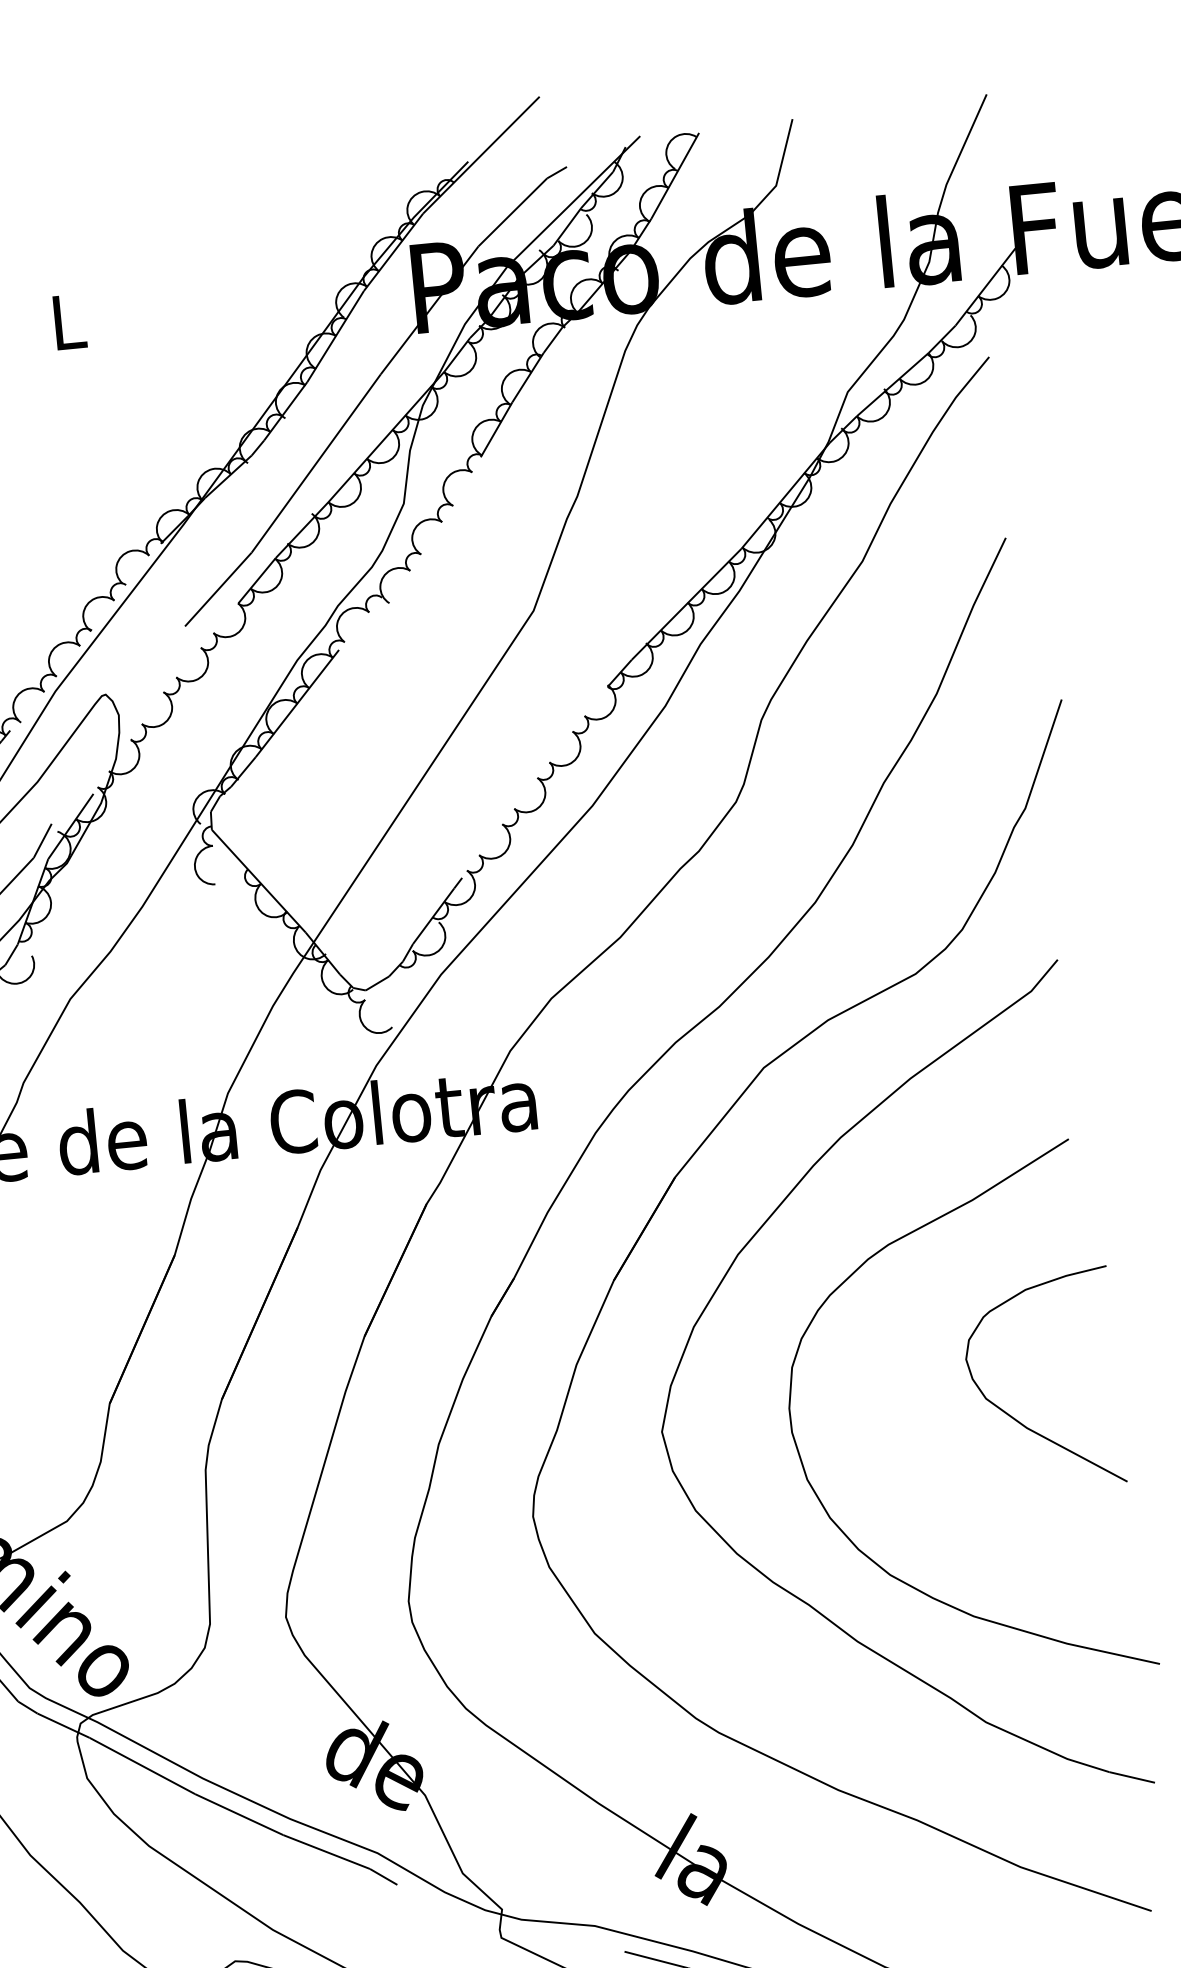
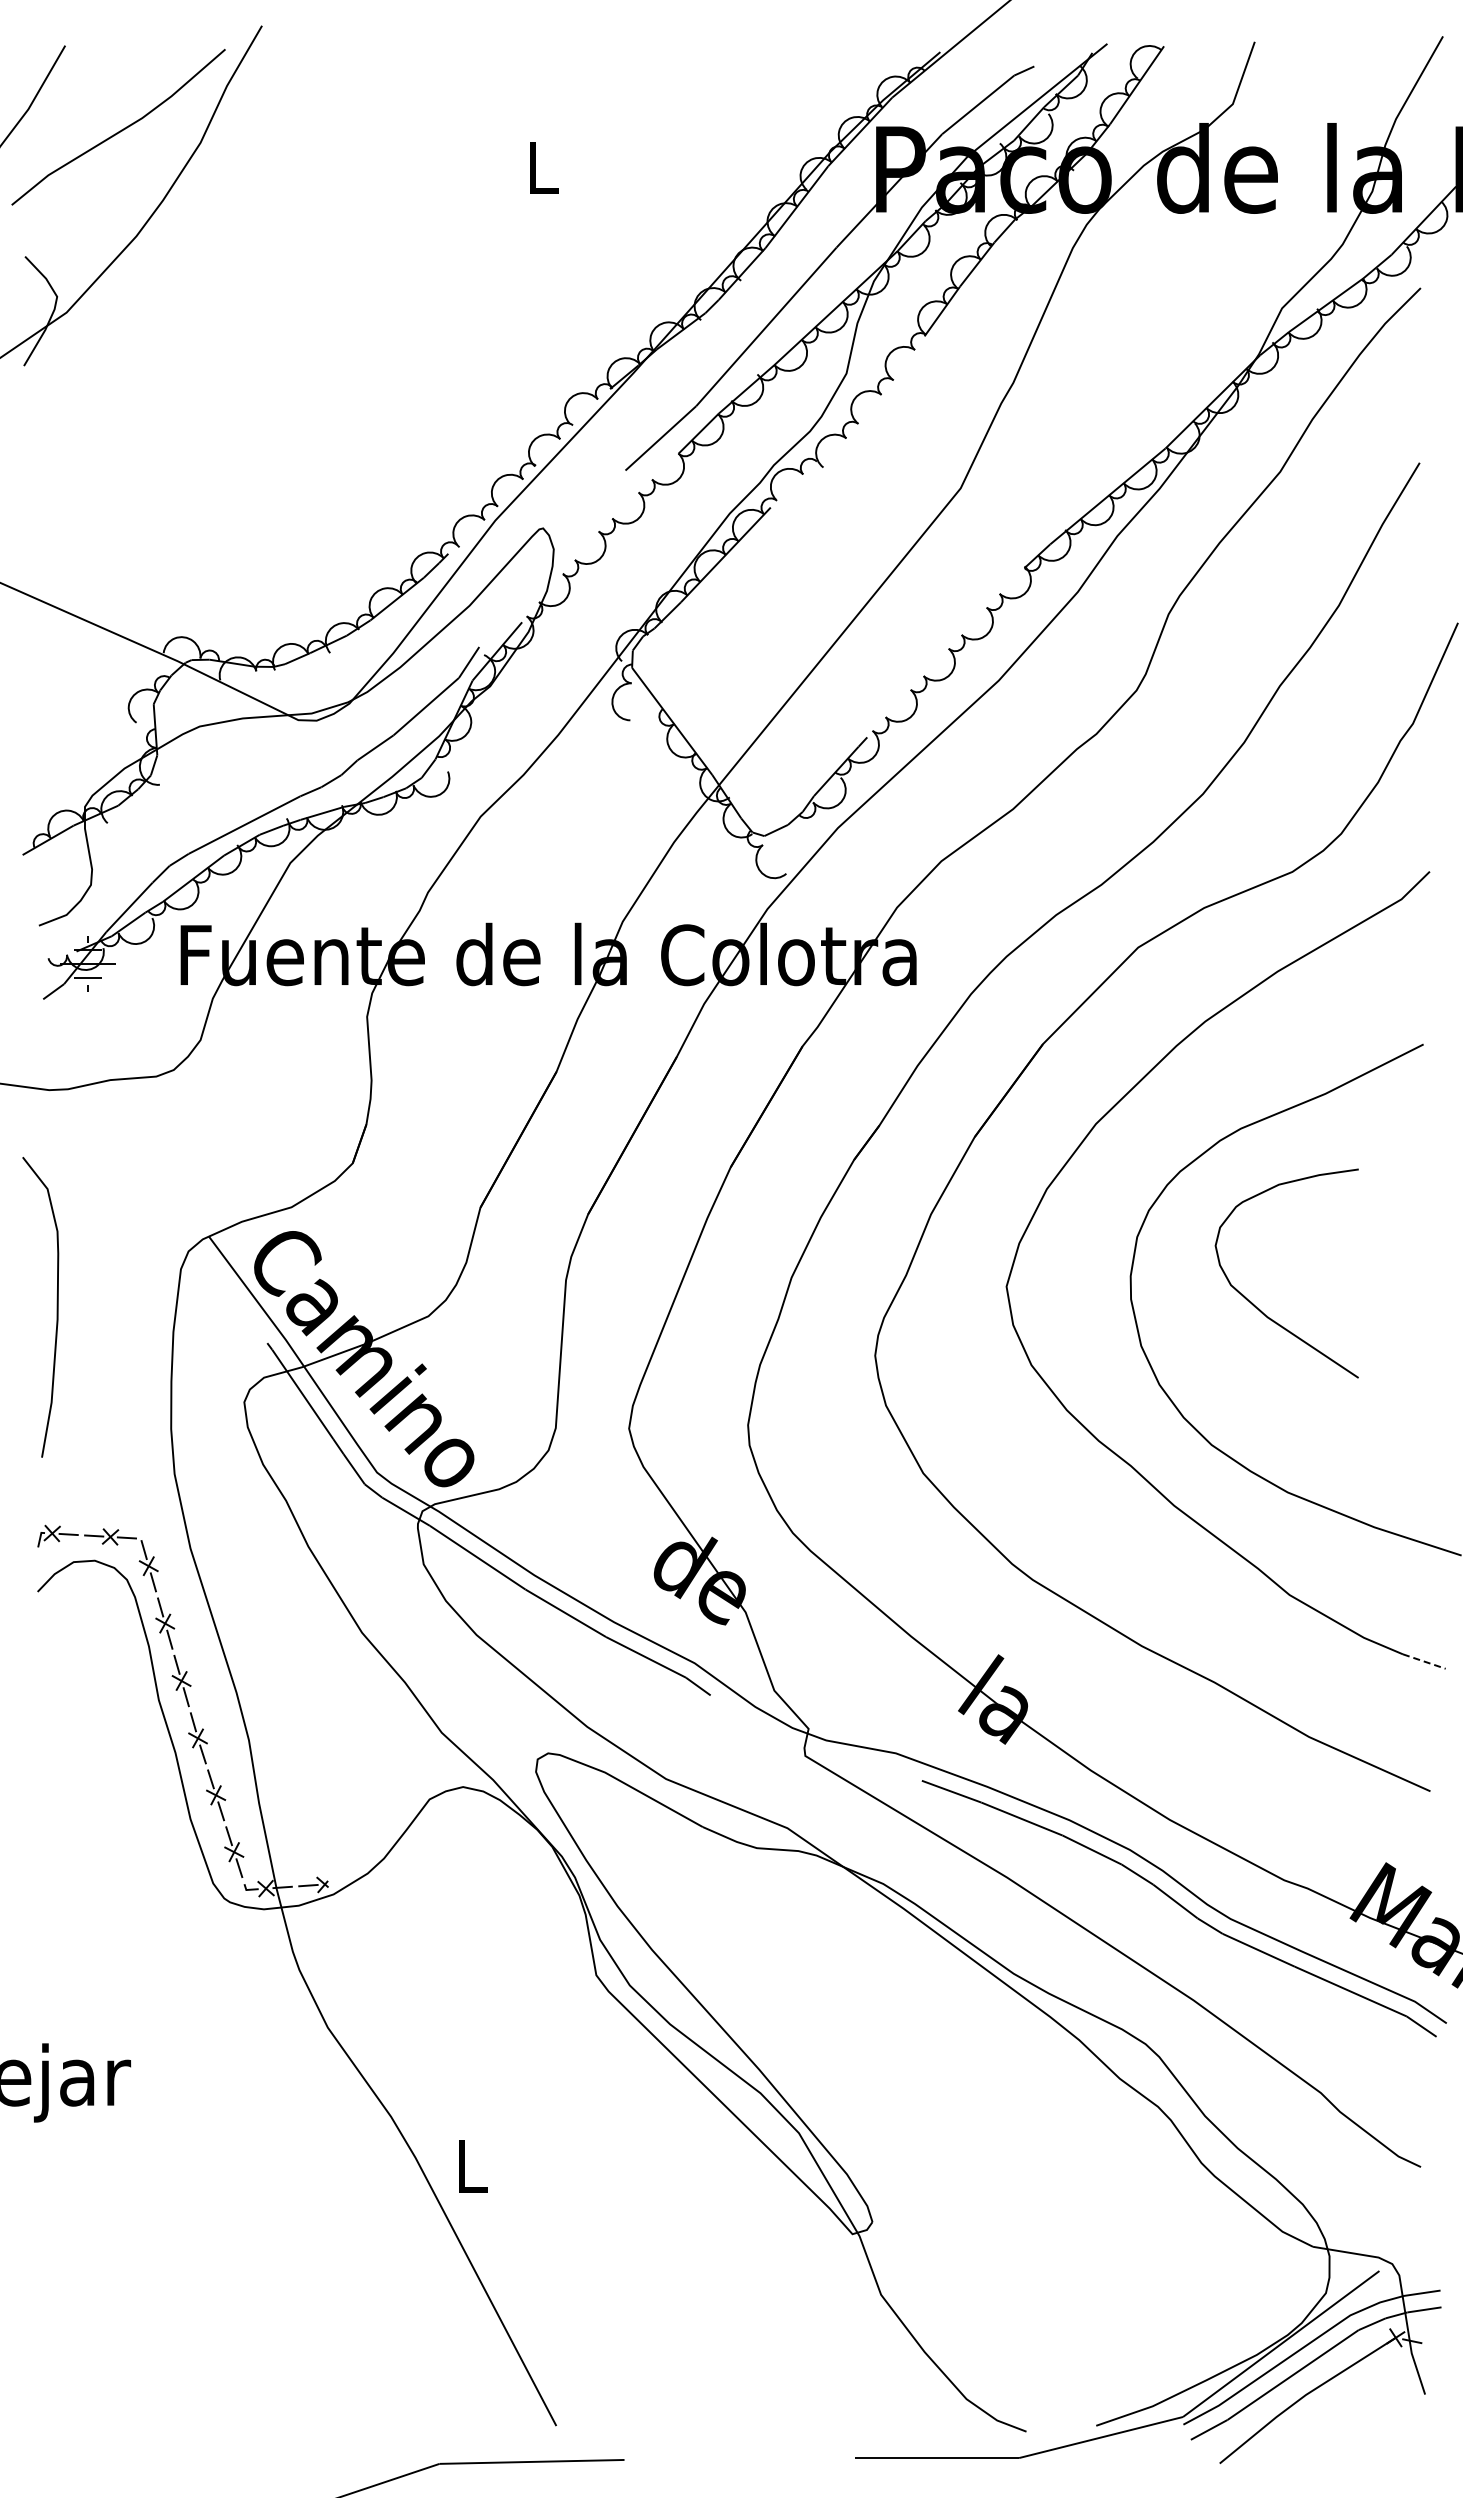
curve: (1017, 1419) -> (1259, 1308), moved
line: (1132, 1777) -> (1424, 1661), solid -> dashed

